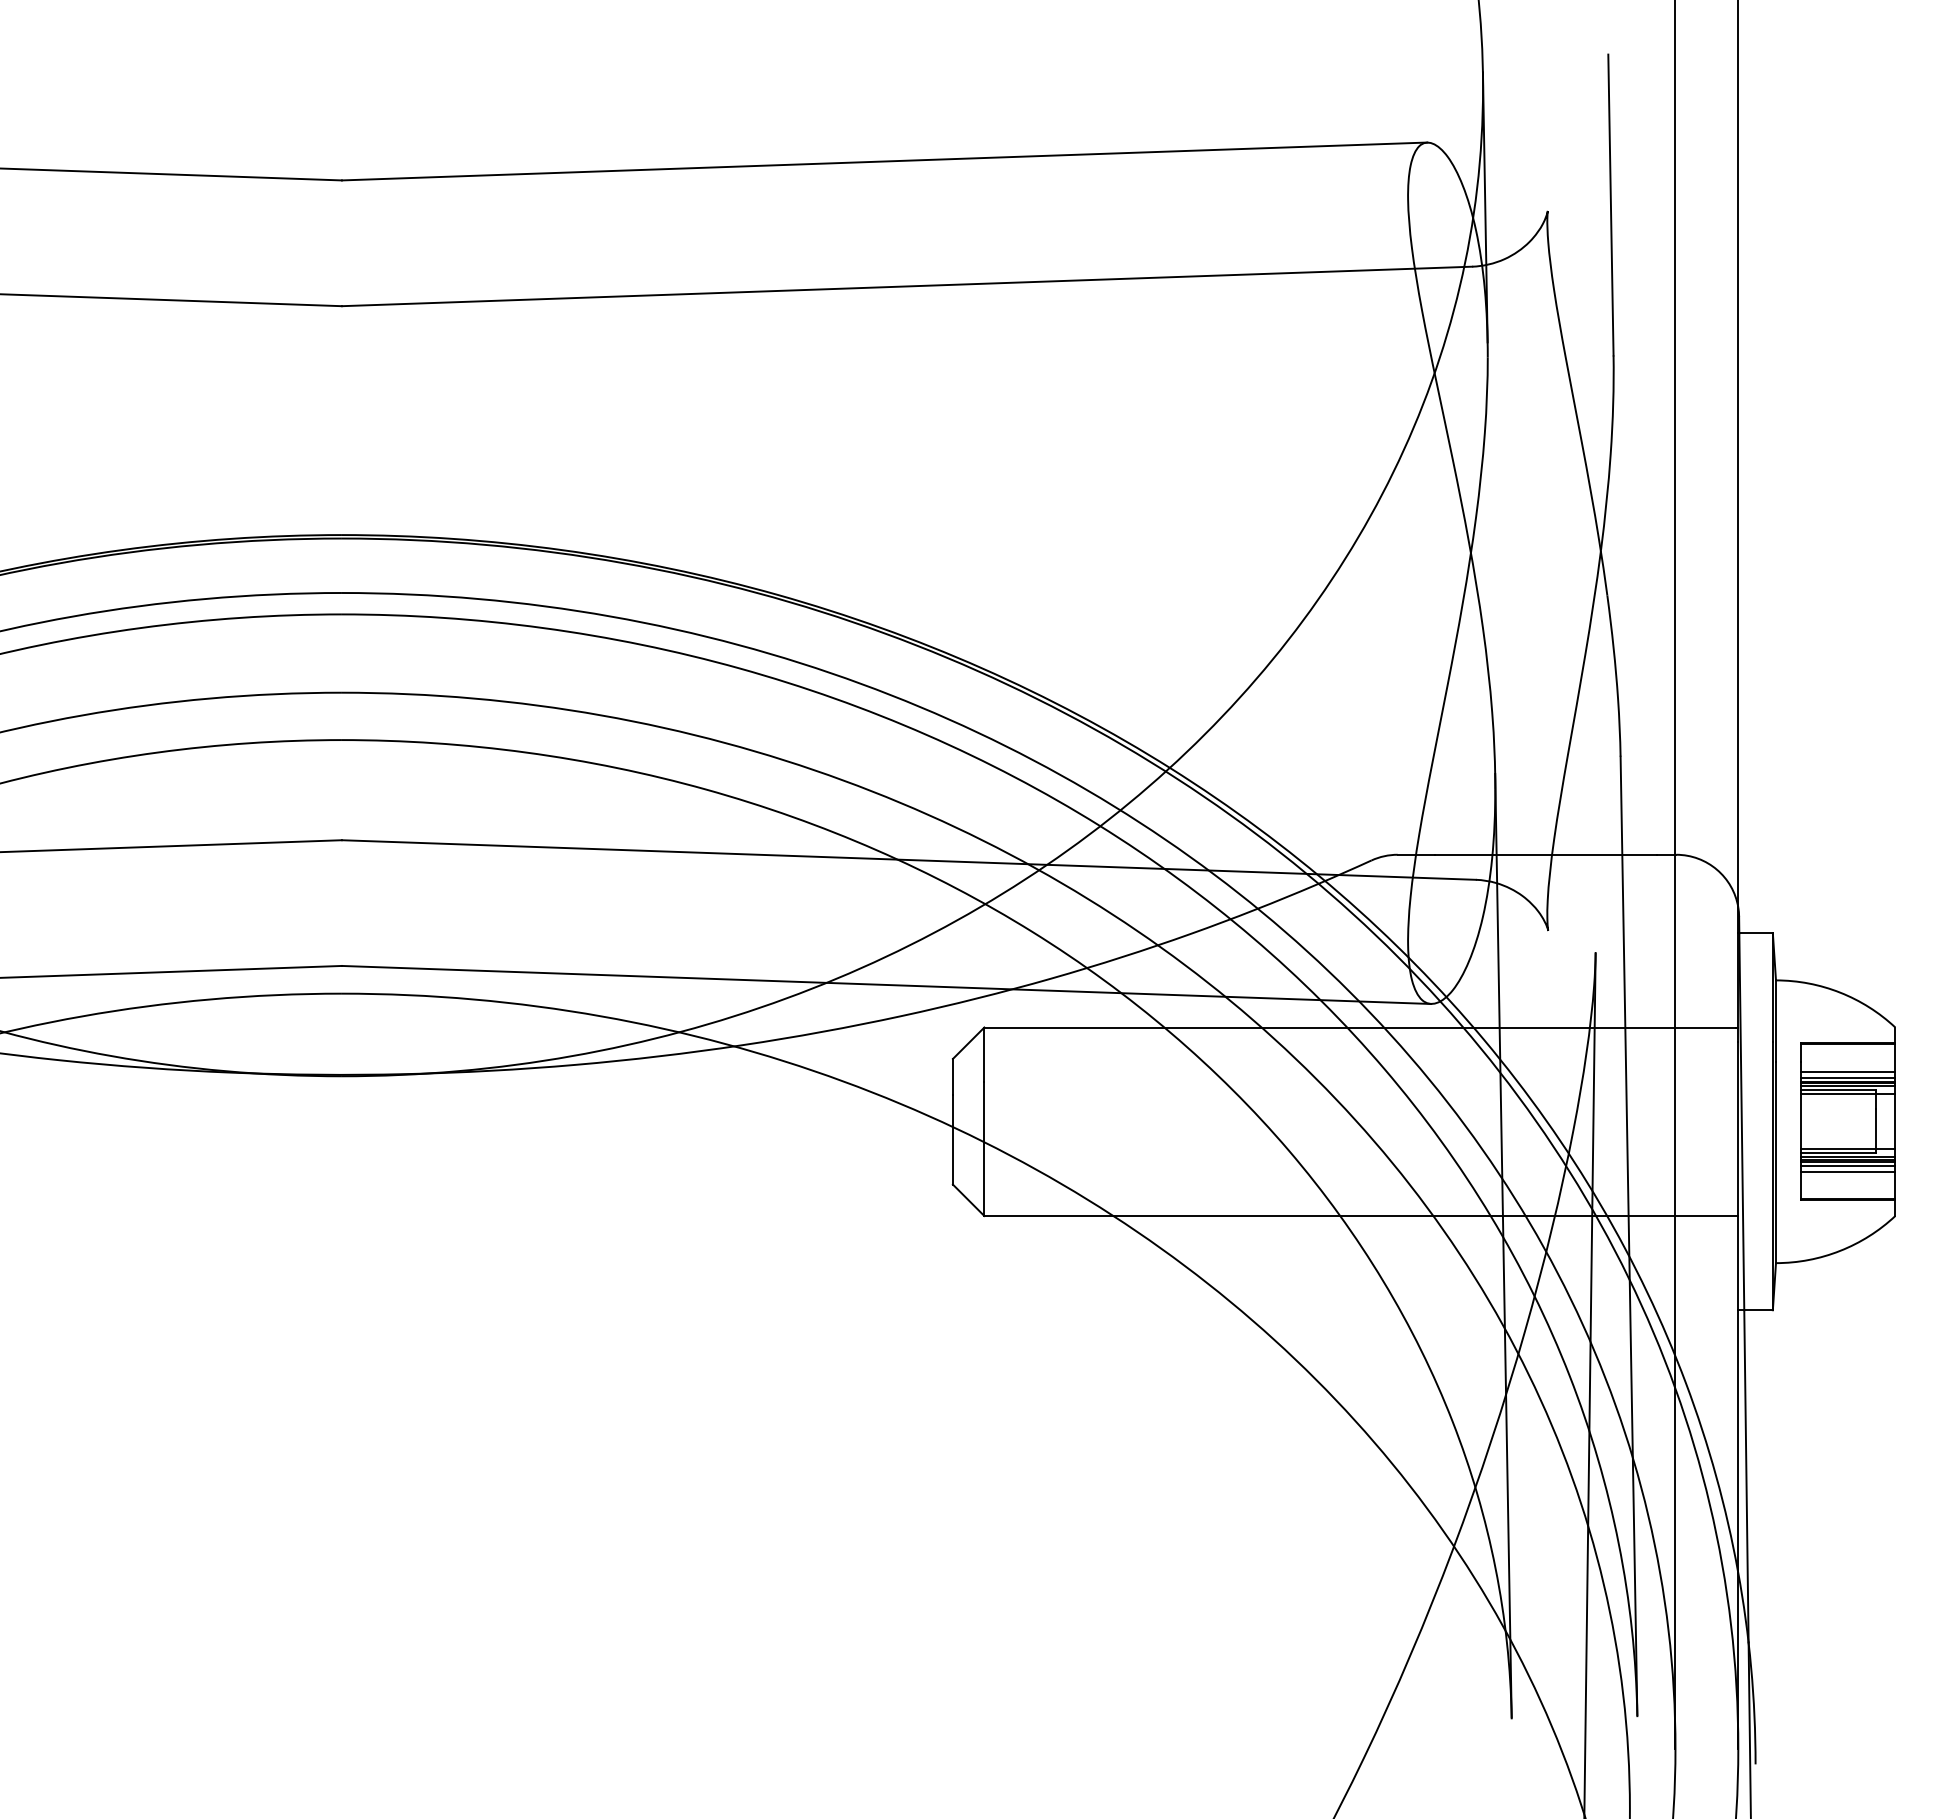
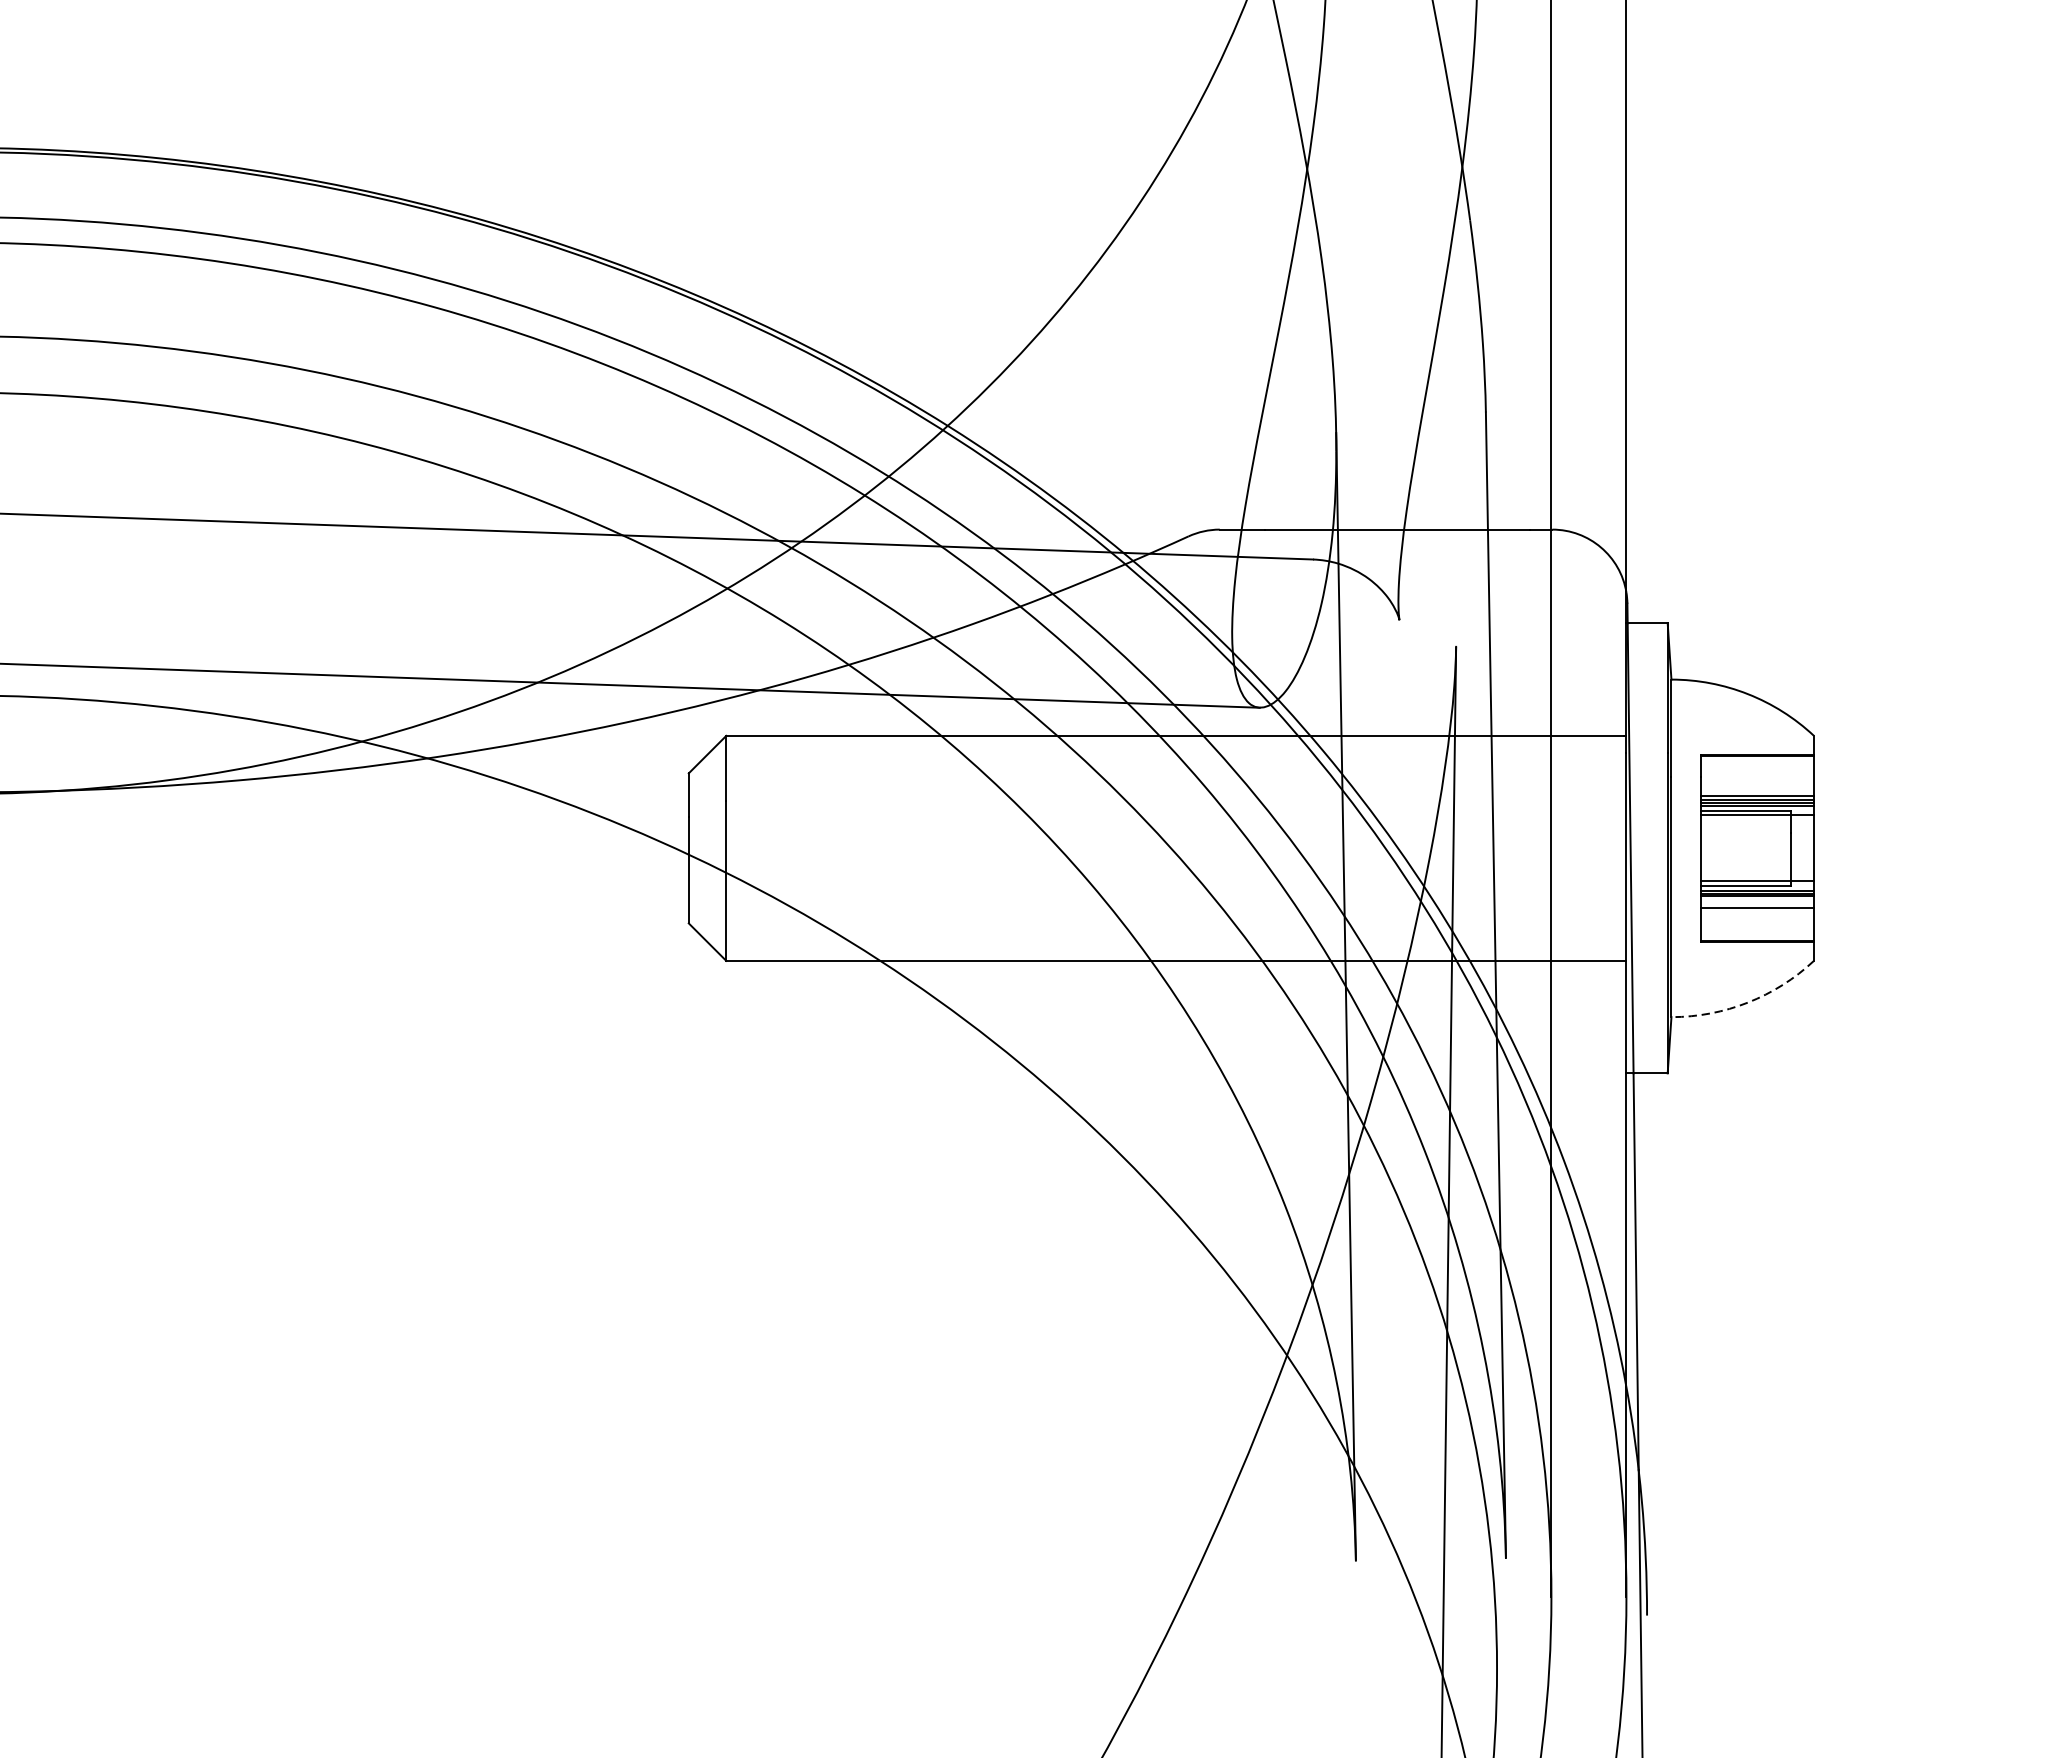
line: (1848, 1071) -> (1757, 788), removed
line: (1848, 1165) -> (1757, 900), removed
arc: (1840, 1250) -> (1748, 1002), solid -> dashed

